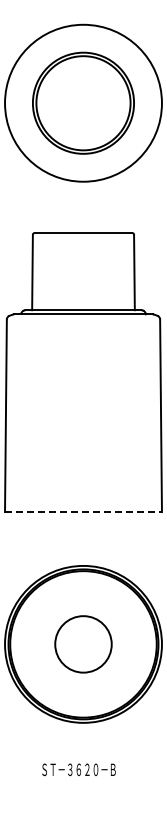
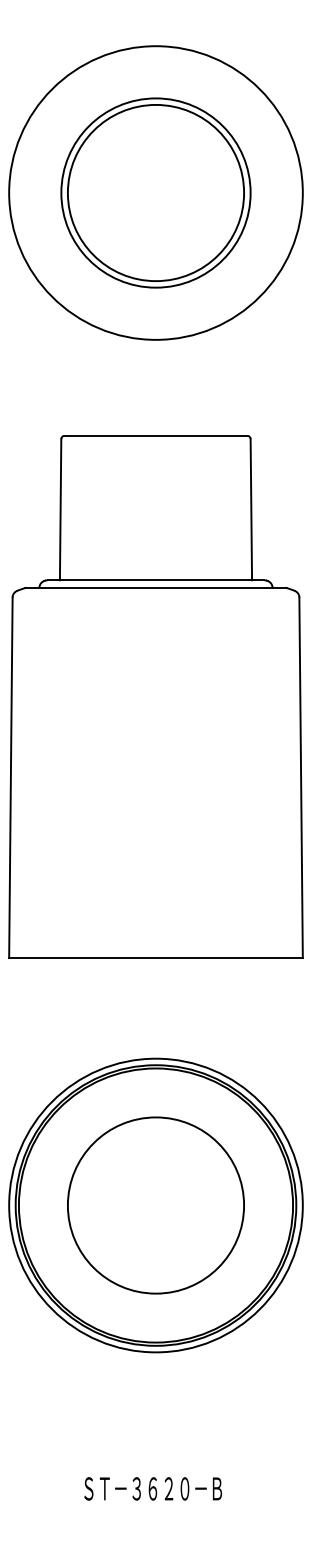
line: (84, 512) -> (157, 958), dashed -> solid
circle: (83, 644) -> (156, 1205), size x1.67
text: (78, 769) -> (152, 1488), moved

